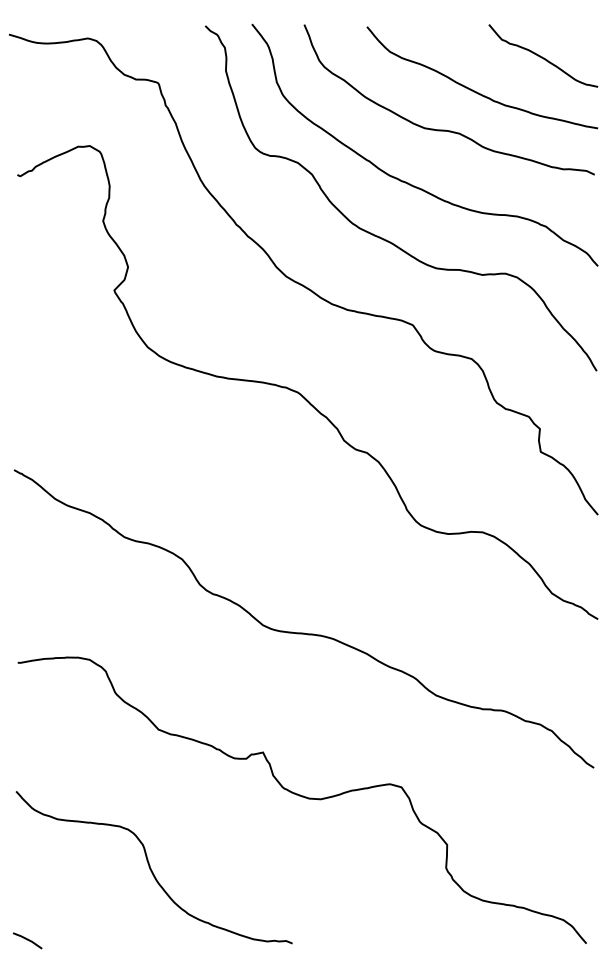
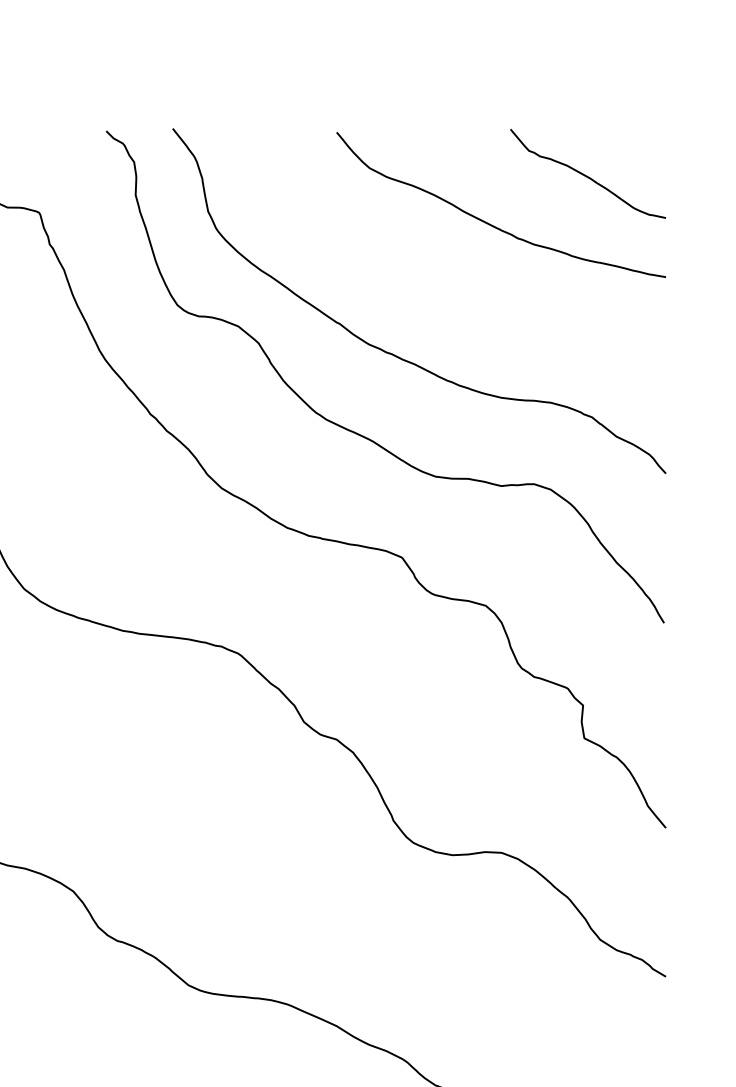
curve: (445, 129) -> (448, 278), removed

